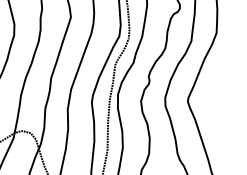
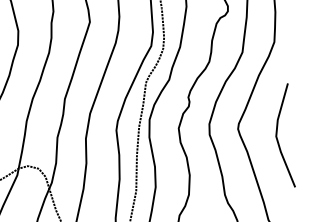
part: (219, 106) -> (277, 135), added

